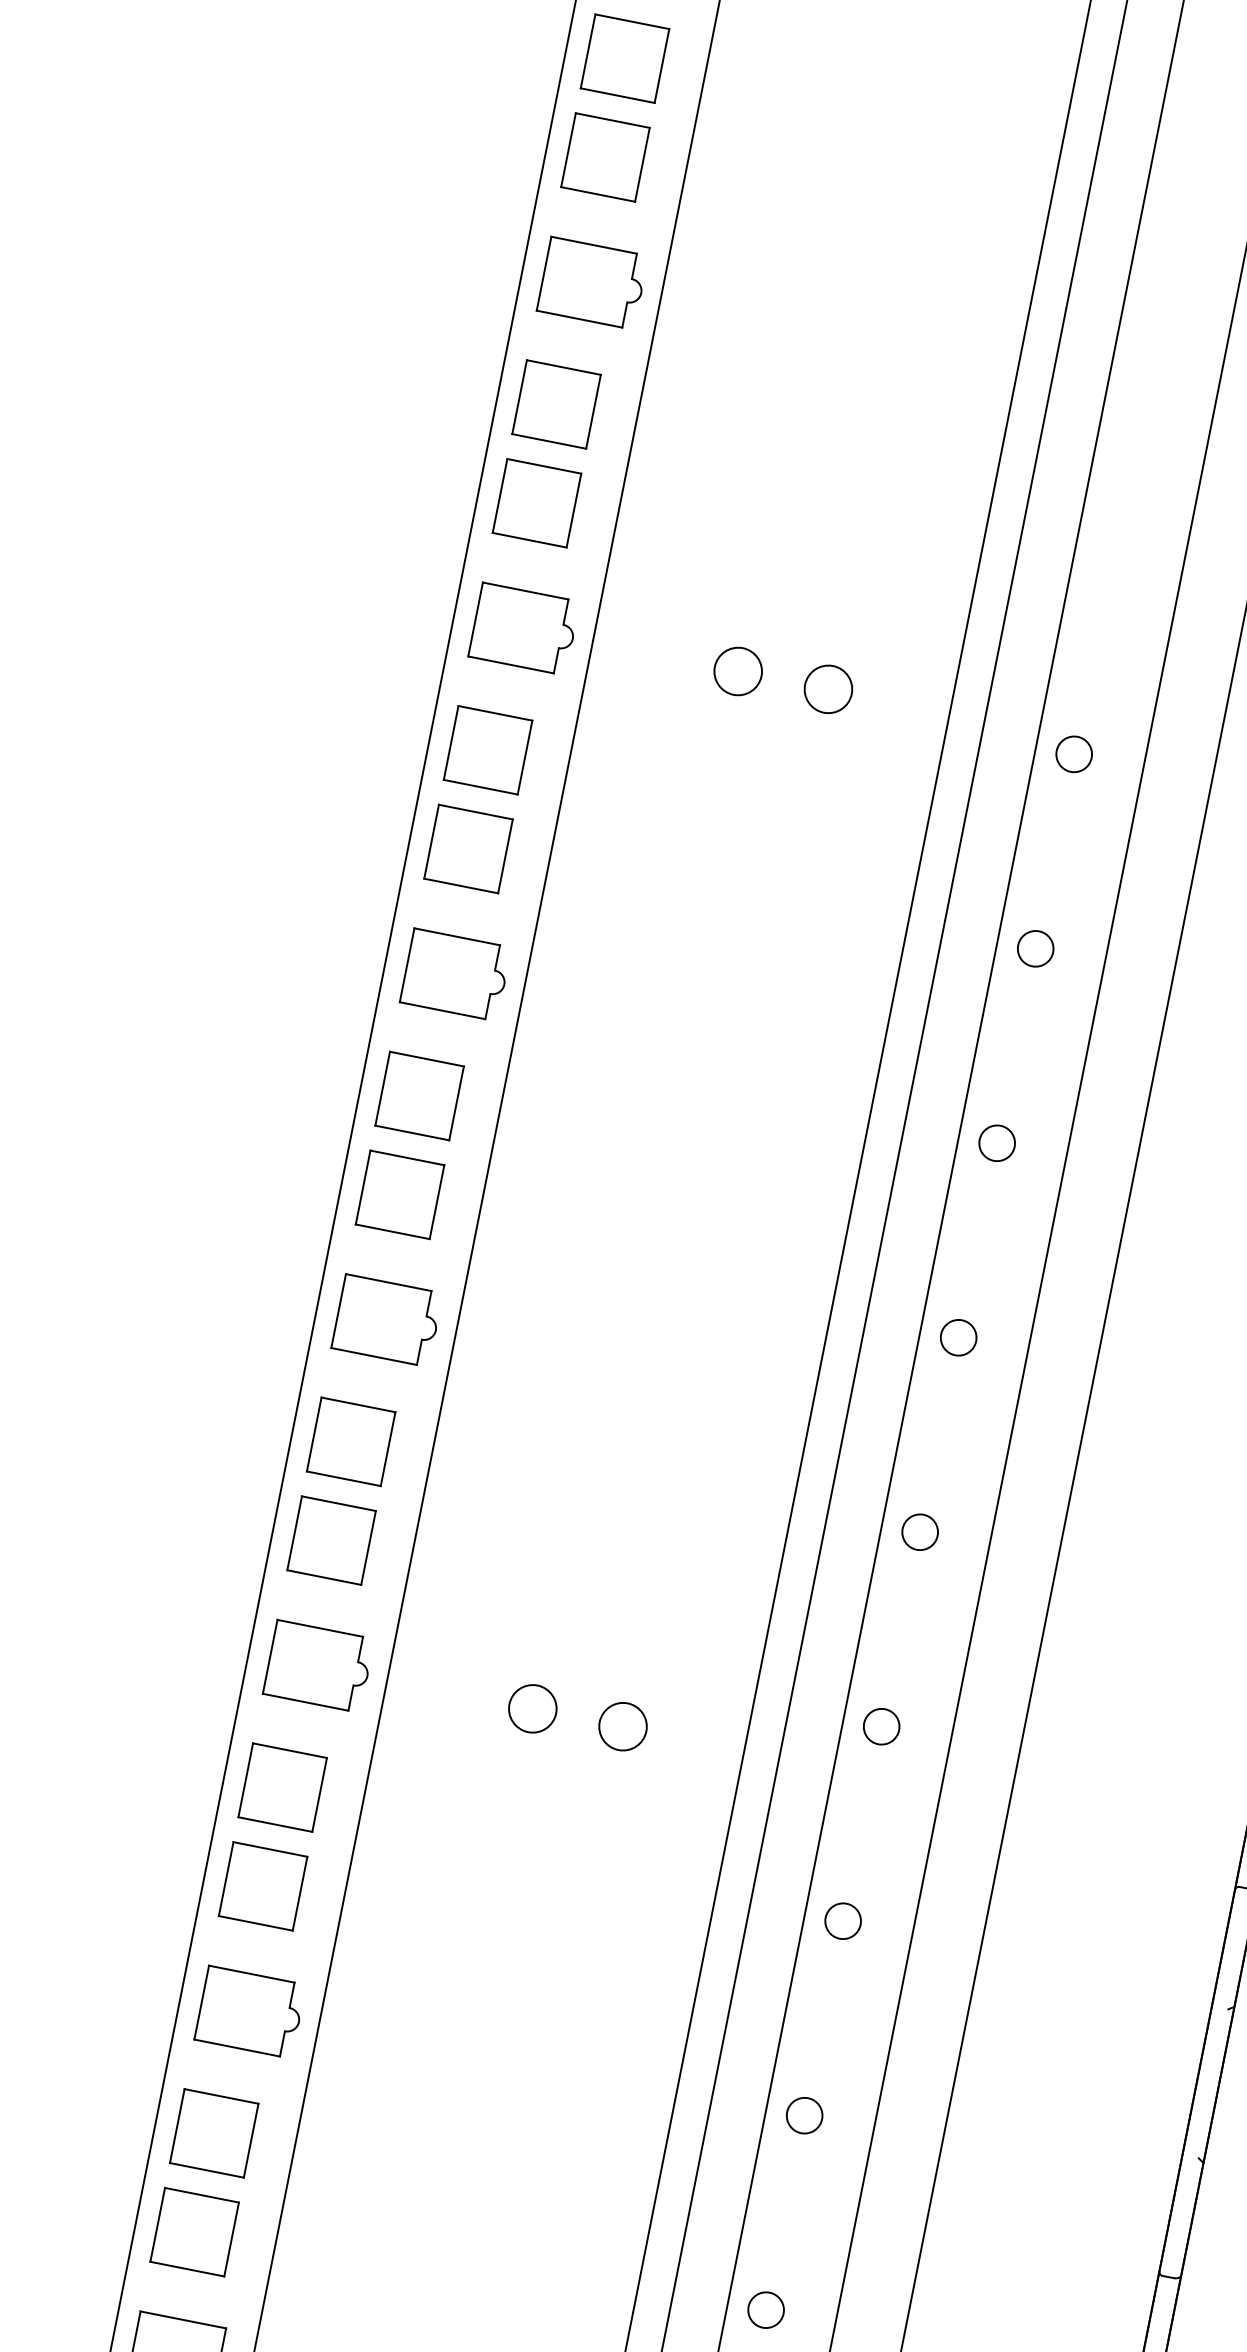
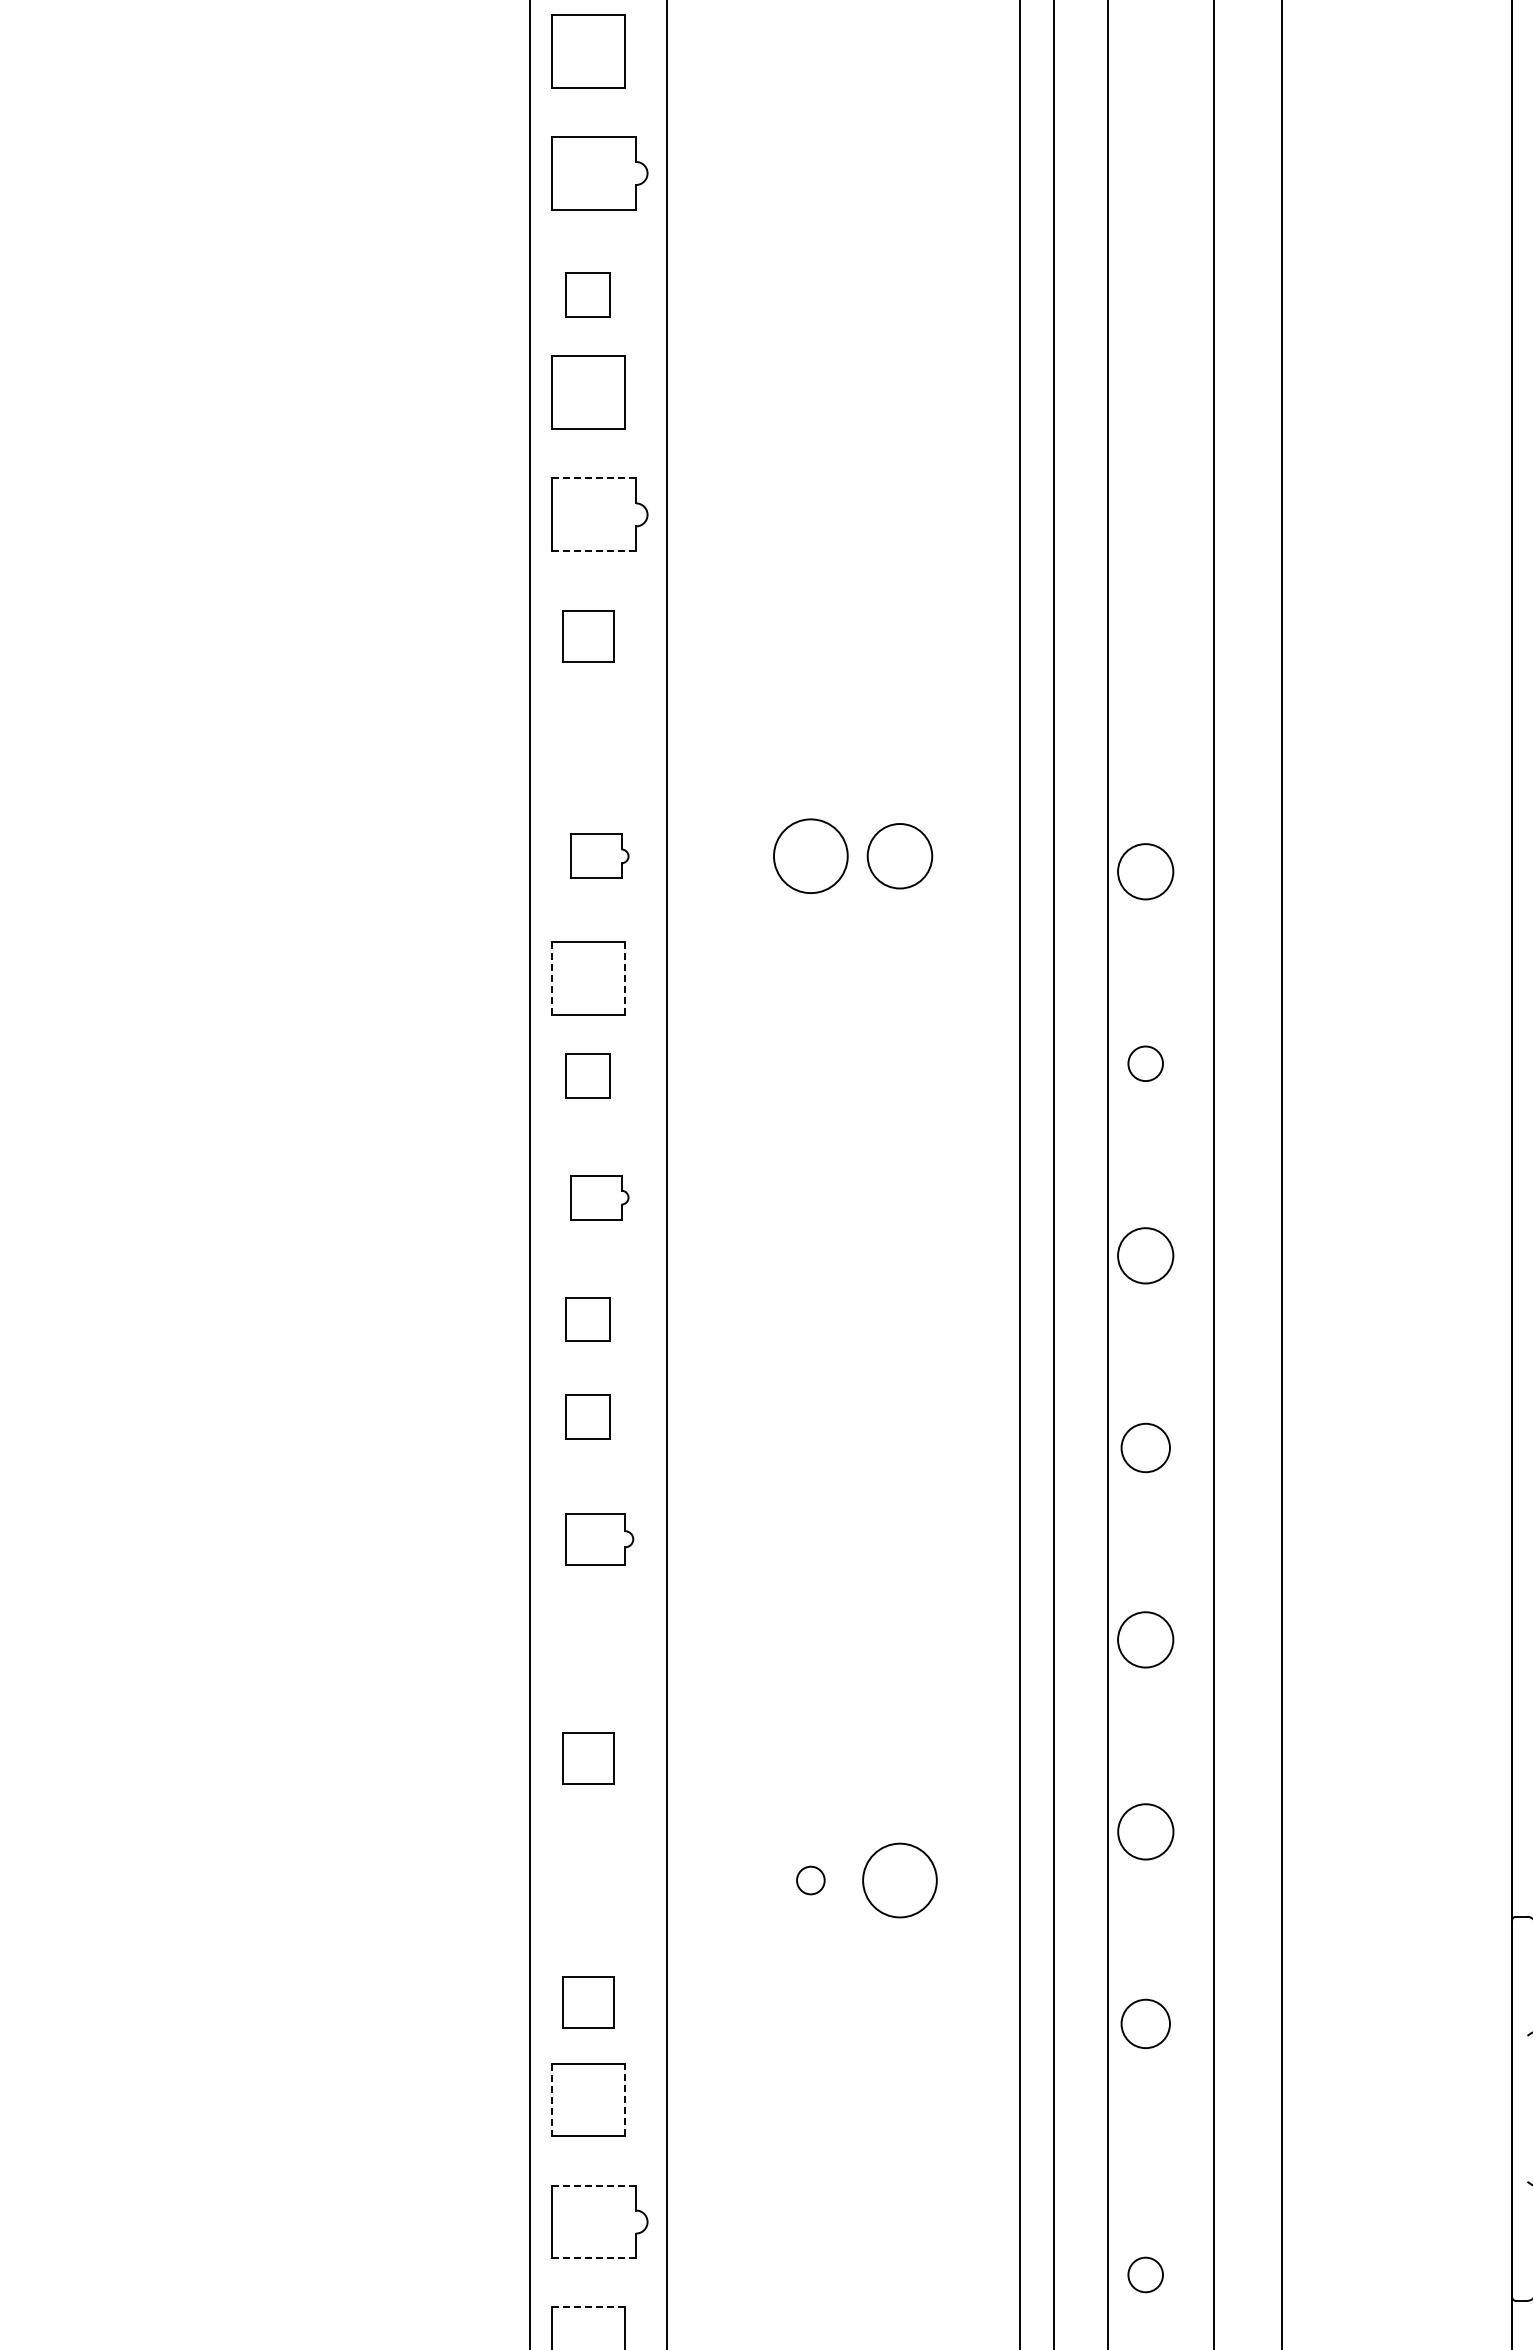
part: (625, 59) -> (588, 295), size x0.6
line: (593, 245) -> (593, 478), solid -> dashed
line: (580, 319) -> (594, 551), solid -> dashed
part: (557, 404) -> (588, 636), size x0.7
part: (537, 503) -> (588, 734), removed
part: (524, 629) -> (599, 856), size x0.6
circle: (737, 671) -> (810, 856), size x1.6
circle: (827, 689) -> (899, 856), size x1.4
line: (451, 743) -> (551, 978), solid -> dashed
circle: (1074, 754) -> (1145, 871), size x1.6
line: (525, 756) -> (624, 977), solid -> dashed
part: (469, 848) -> (588, 1075), size x0.6
part: (455, 974) -> (599, 1197), size x0.6
part: (420, 1096) -> (588, 1319), size x0.6
circle: (997, 1142) -> (1145, 1255), size x1.6
part: (400, 1195) -> (588, 1417), size x0.6
part: (387, 1321) -> (599, 1539), size x0.7
circle: (958, 1337) -> (1145, 1447), size x1.4
part: (351, 1442) -> (588, 1661), removed
circle: (920, 1531) -> (1145, 1639), size x1.6
part: (332, 1540) -> (588, 1758), size x0.7
part: (318, 1666) -> (599, 1880), removed
circle: (532, 1708) -> (810, 1880), size x0.6
circle: (622, 1726) -> (899, 1880), size x1.6
circle: (881, 1726) -> (1145, 1831), size x1.6
part: (283, 1787) -> (588, 2002), size x0.7
line: (226, 1879) -> (551, 2100), solid -> dashed
line: (300, 1893) -> (624, 2099), solid -> dashed
circle: (843, 1920) -> (1145, 2023), size x1.4
line: (251, 1974) -> (593, 2185), solid -> dashed
line: (237, 2048) -> (594, 2258), solid -> dashed
line: (220, 2096) -> (587, 2307), solid -> dashed
circle: (804, 2115) -> (1145, 2274), moved

